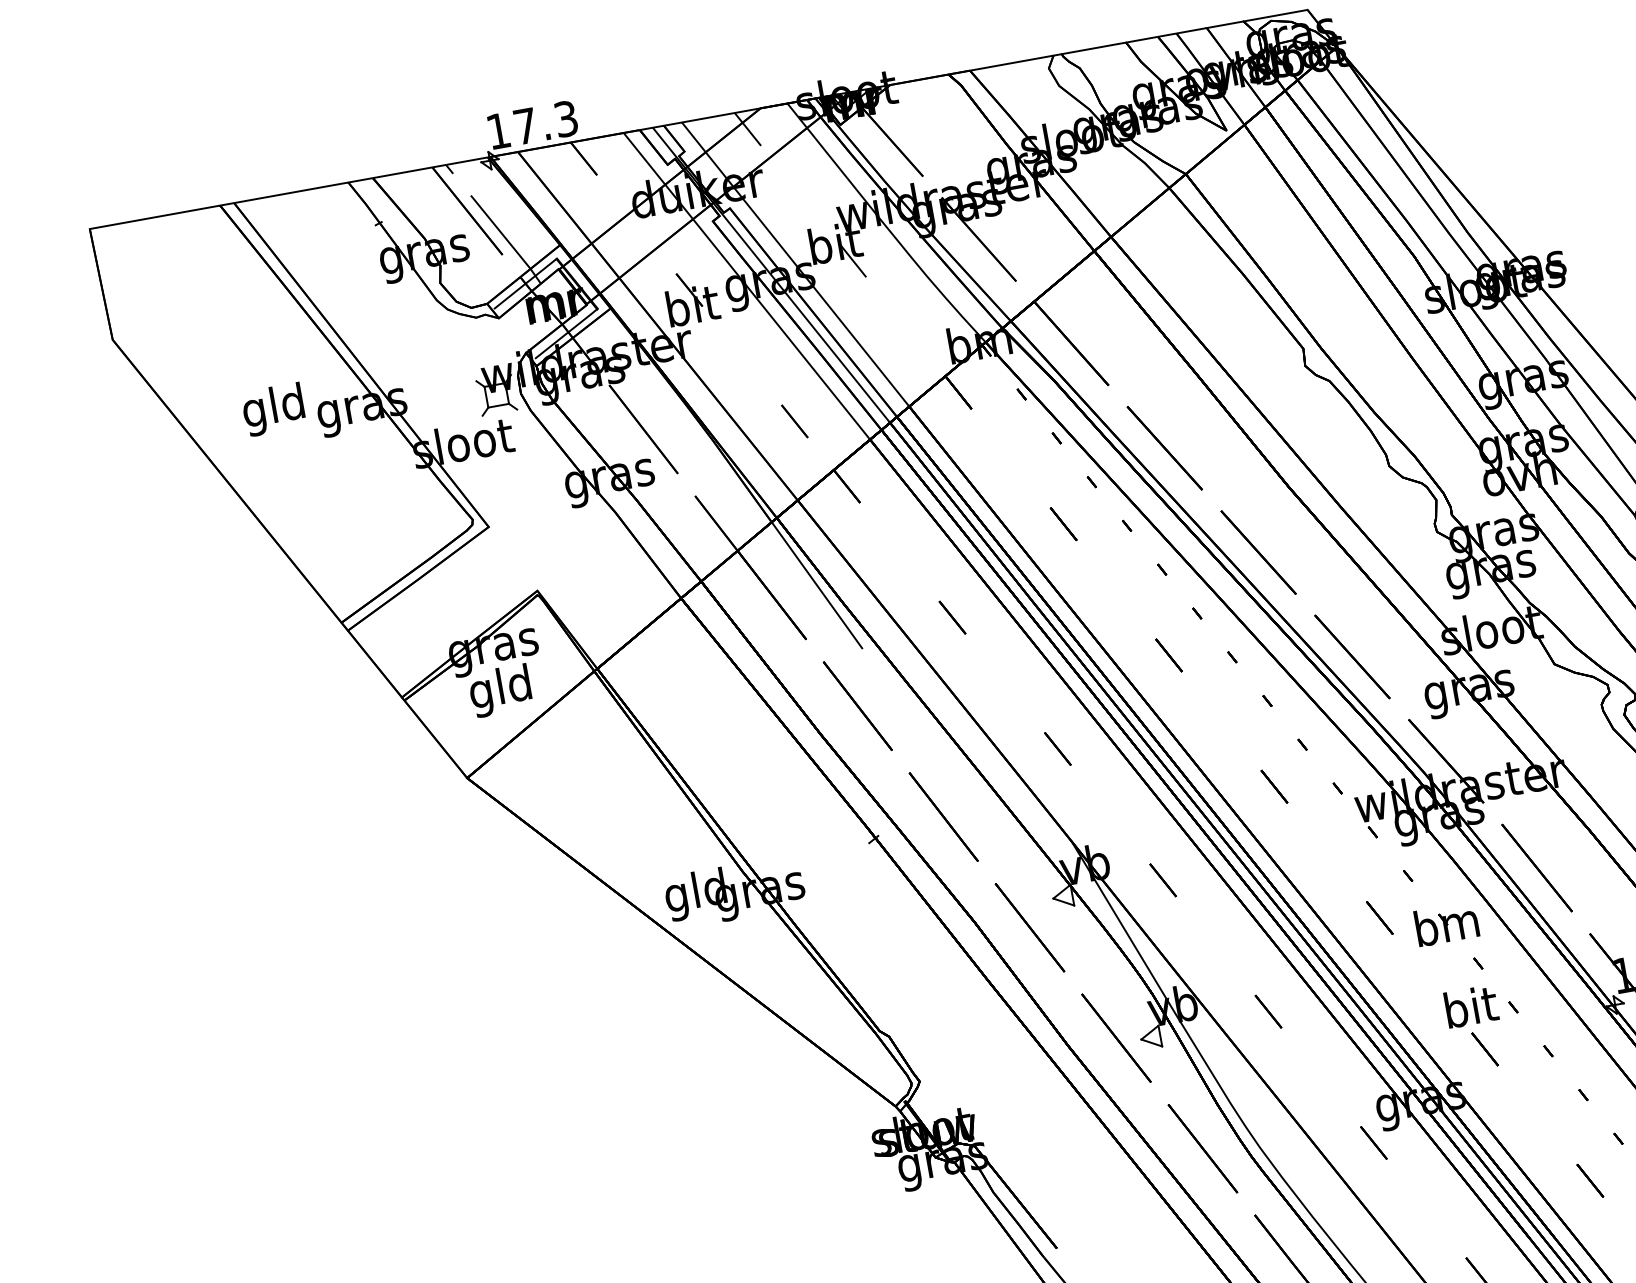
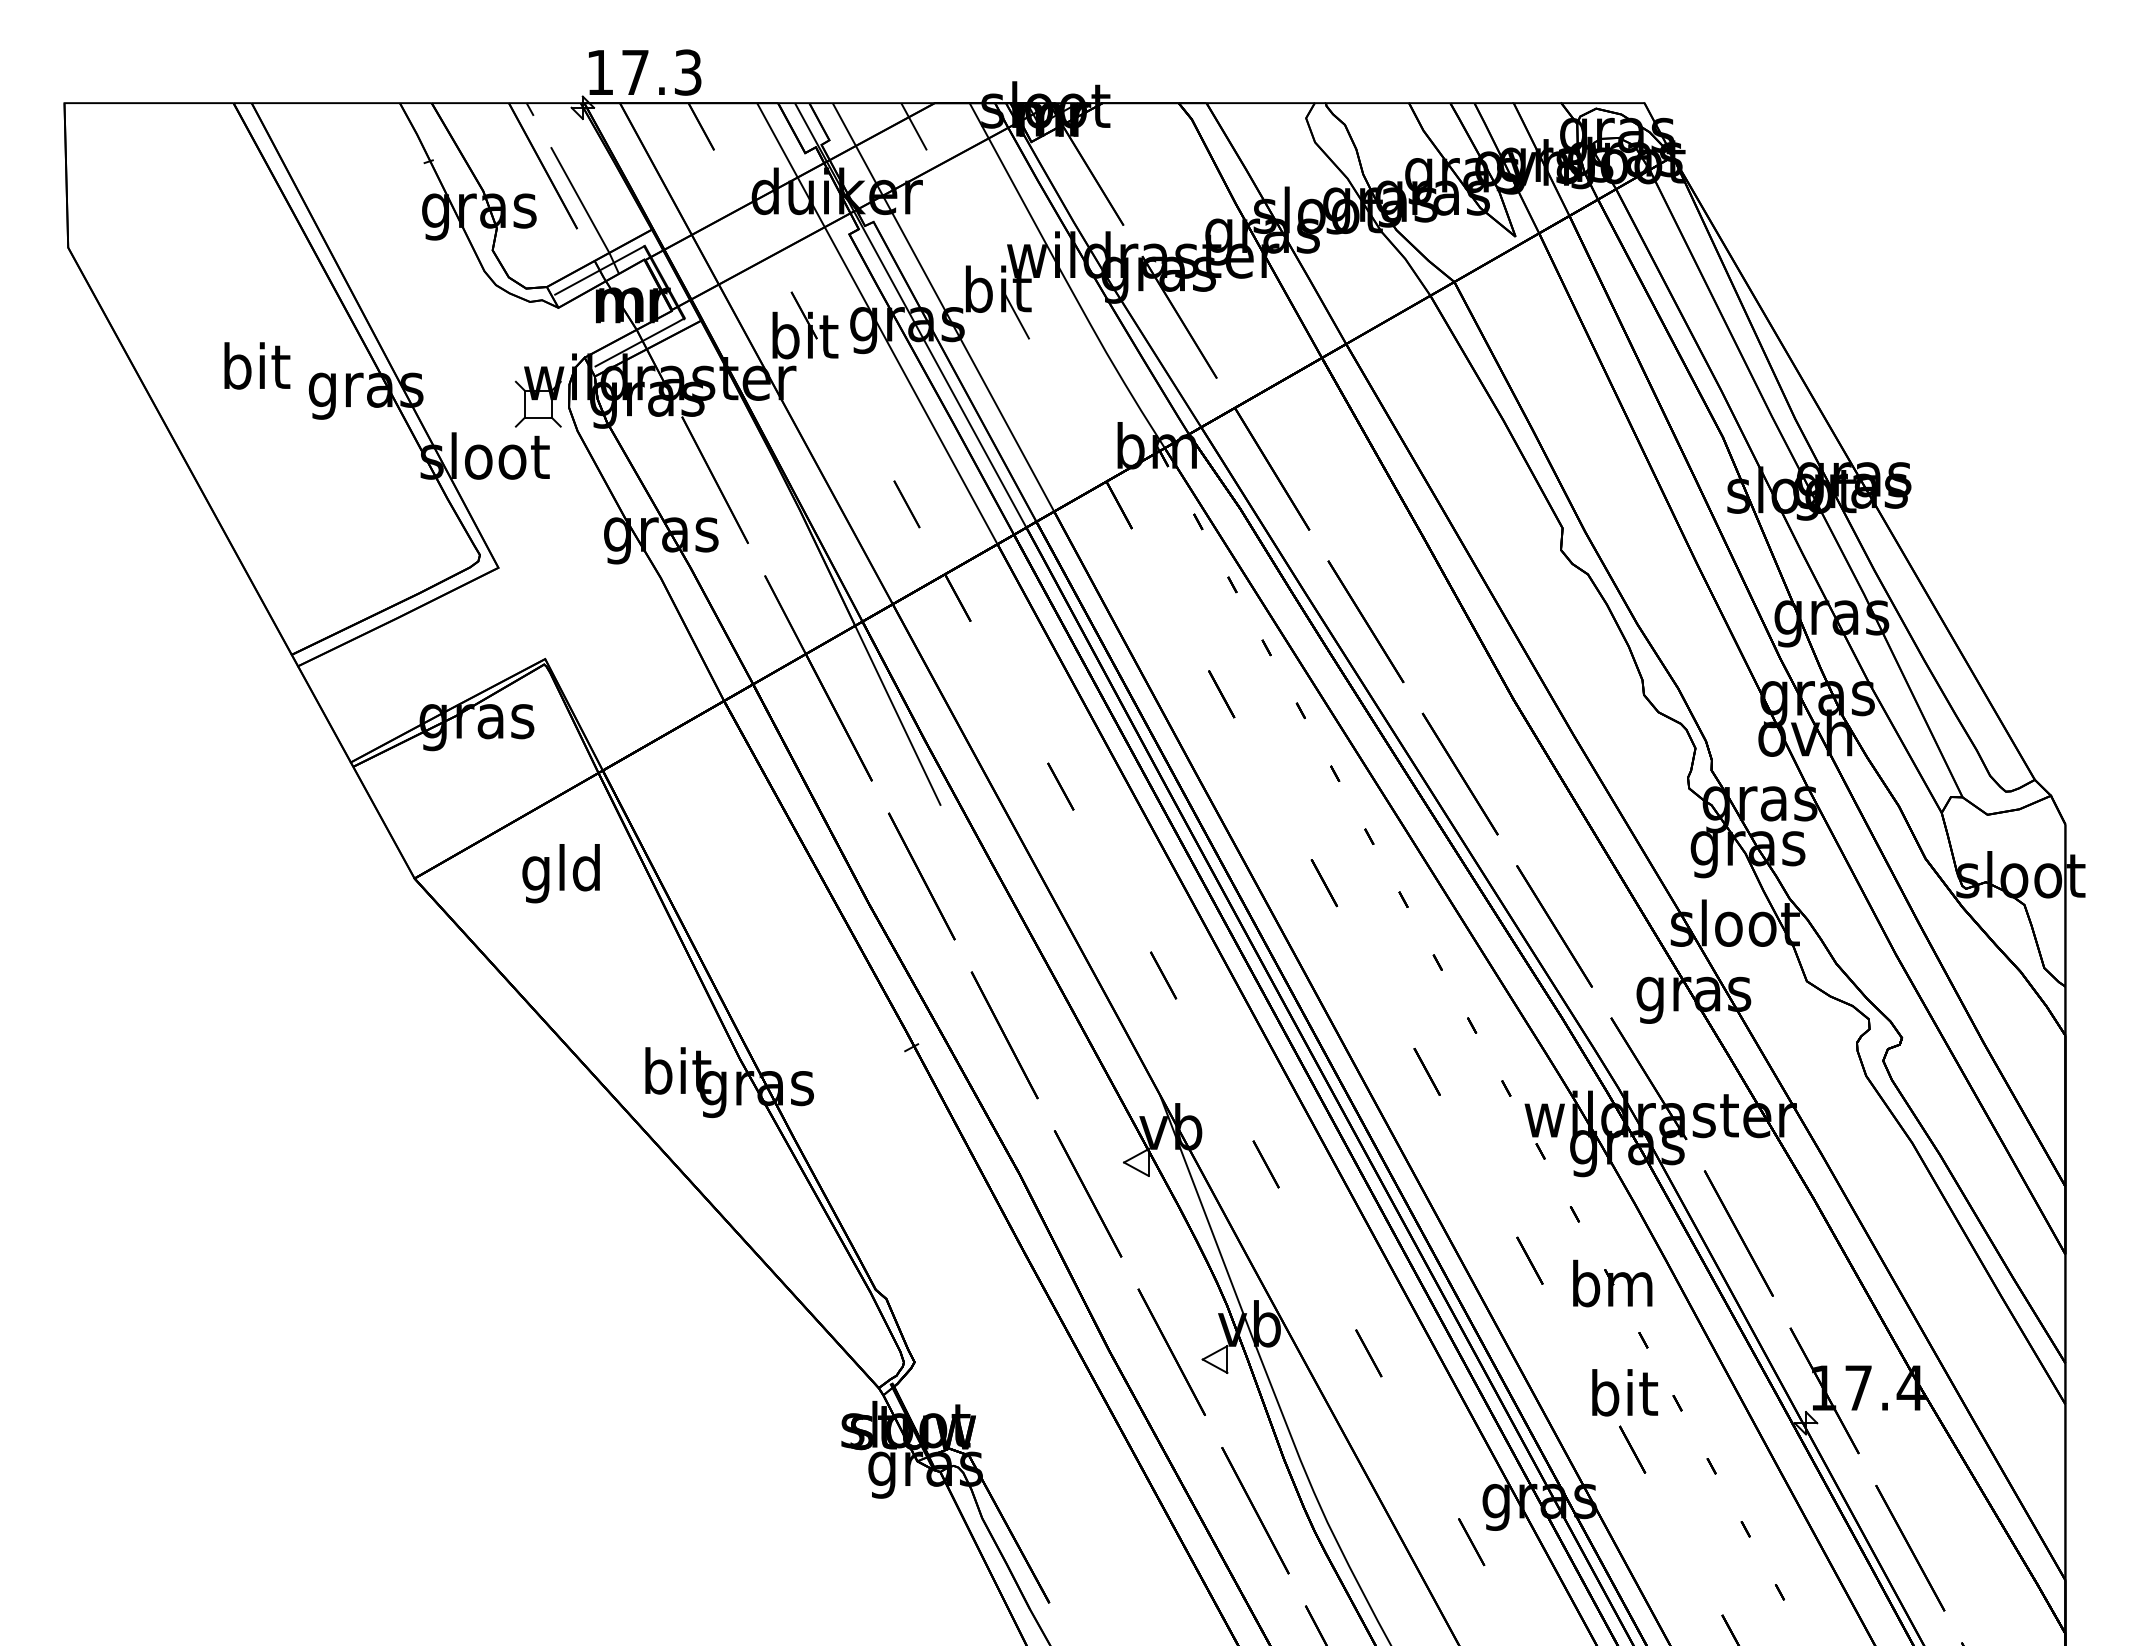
text: (273, 409) -> (254, 371), gld -> bit
text: (499, 691) -> (560, 873), moved
text: (695, 894) -> (675, 1076), gld -> bit

